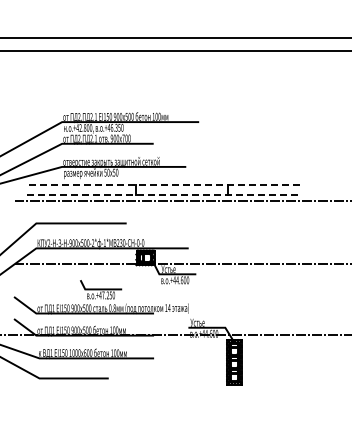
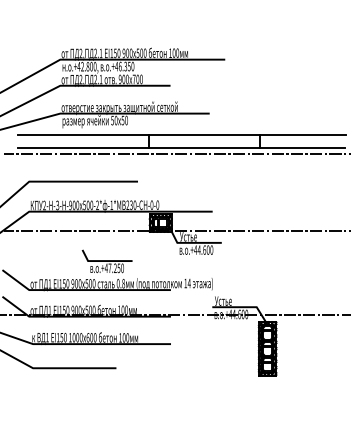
line: (162, 185) -> (181, 135), dashed -> solid
line: (162, 195) -> (181, 147), dashed -> solid

